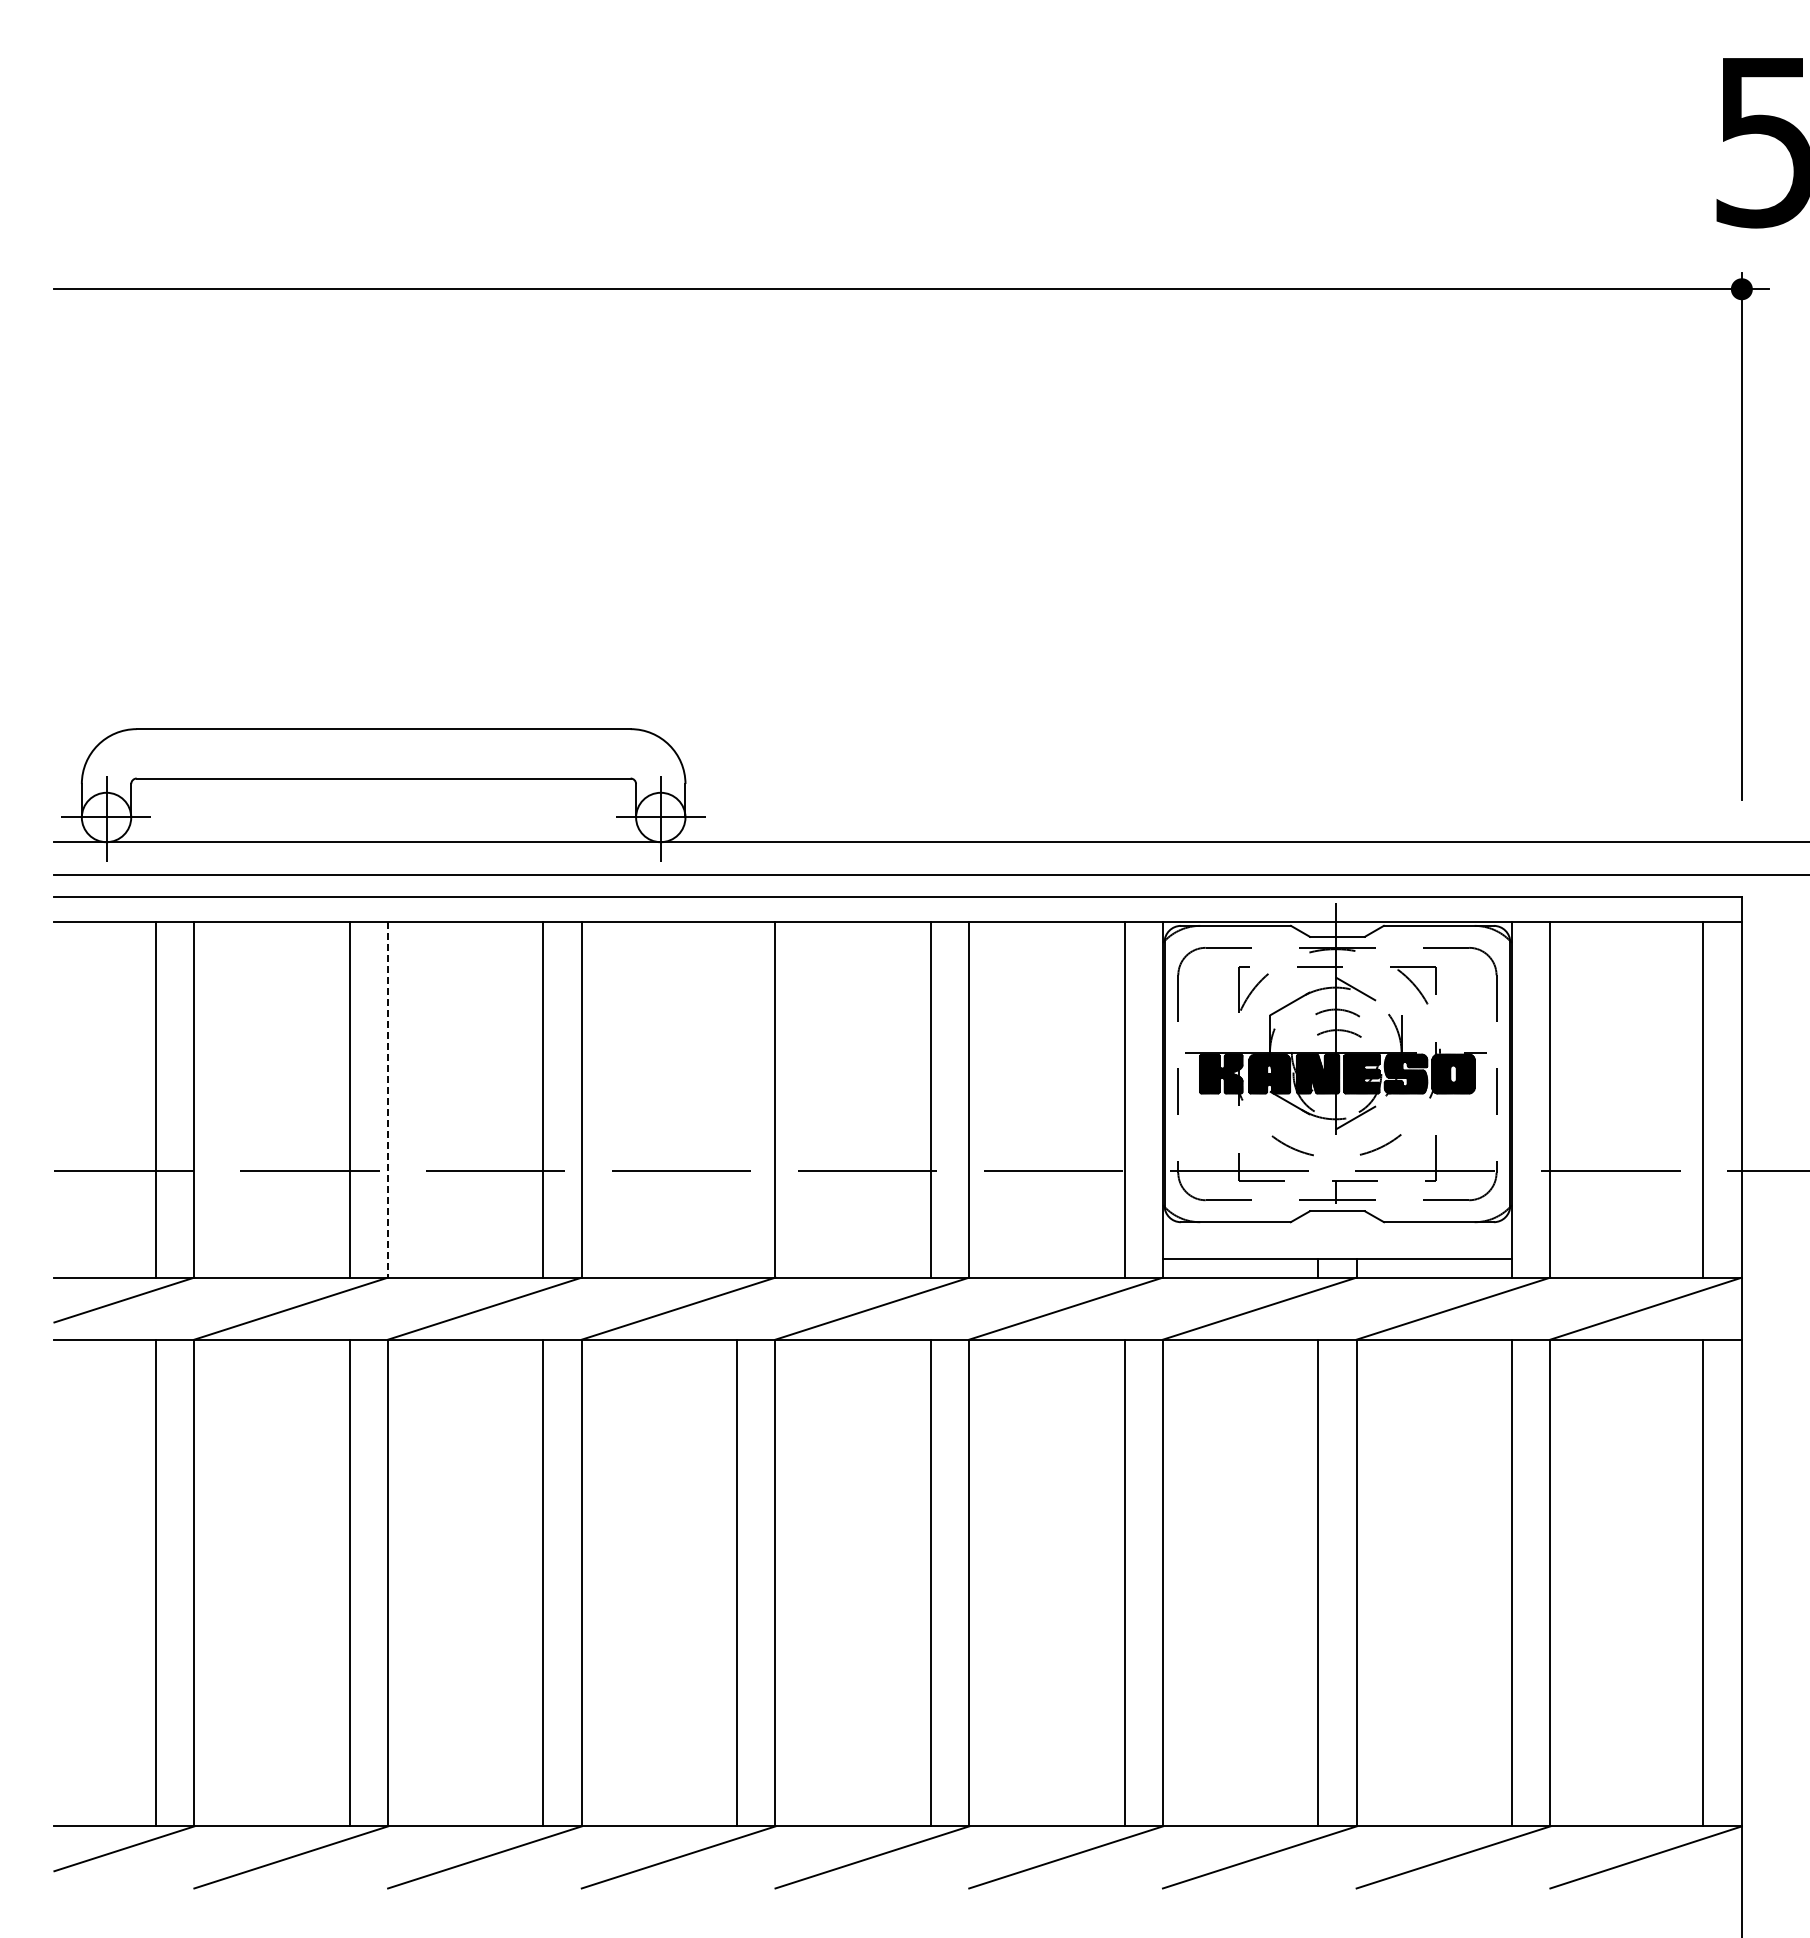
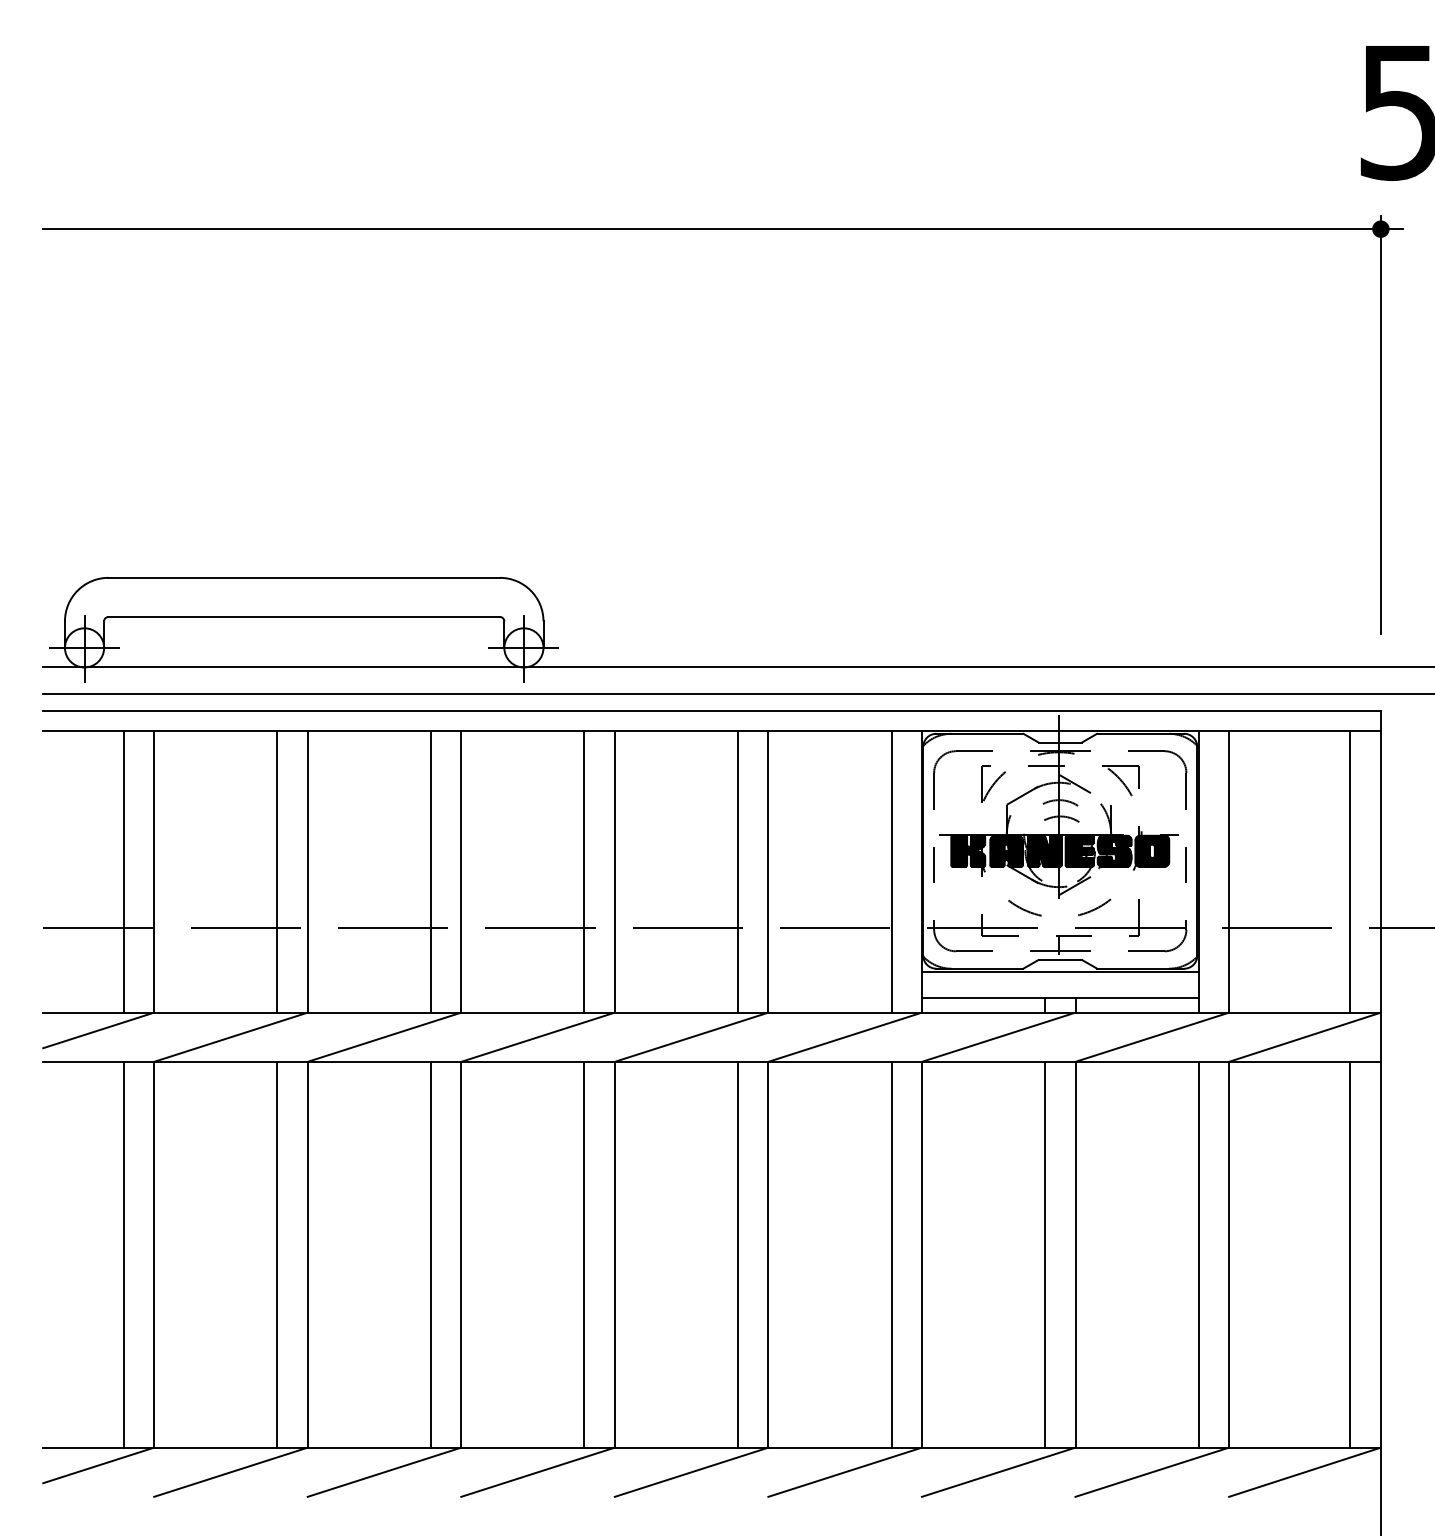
line: (388, 1099) -> (308, 871), dashed -> solid
line: (737, 1099) -> (584, 871), added
line: (1336, 1226) -> (1059, 972), added

